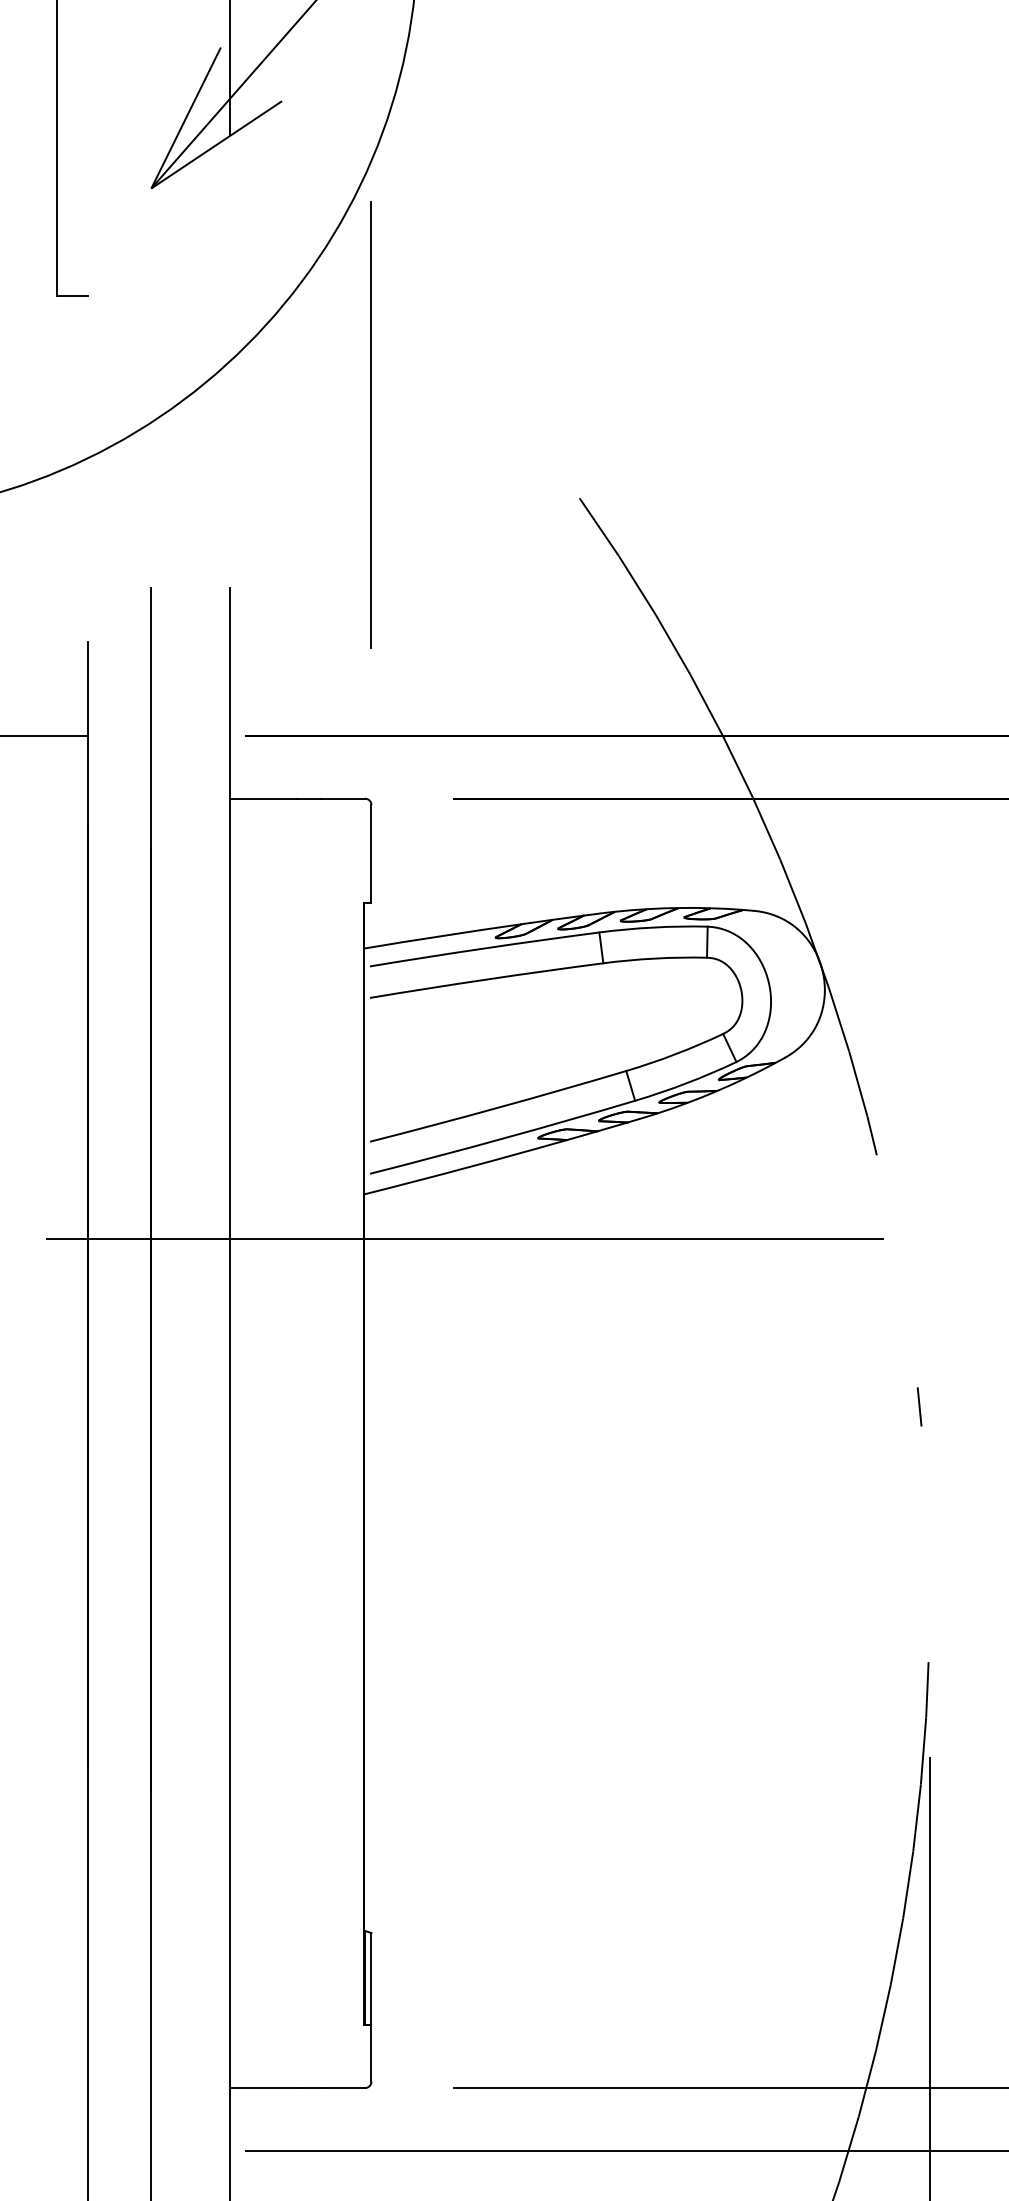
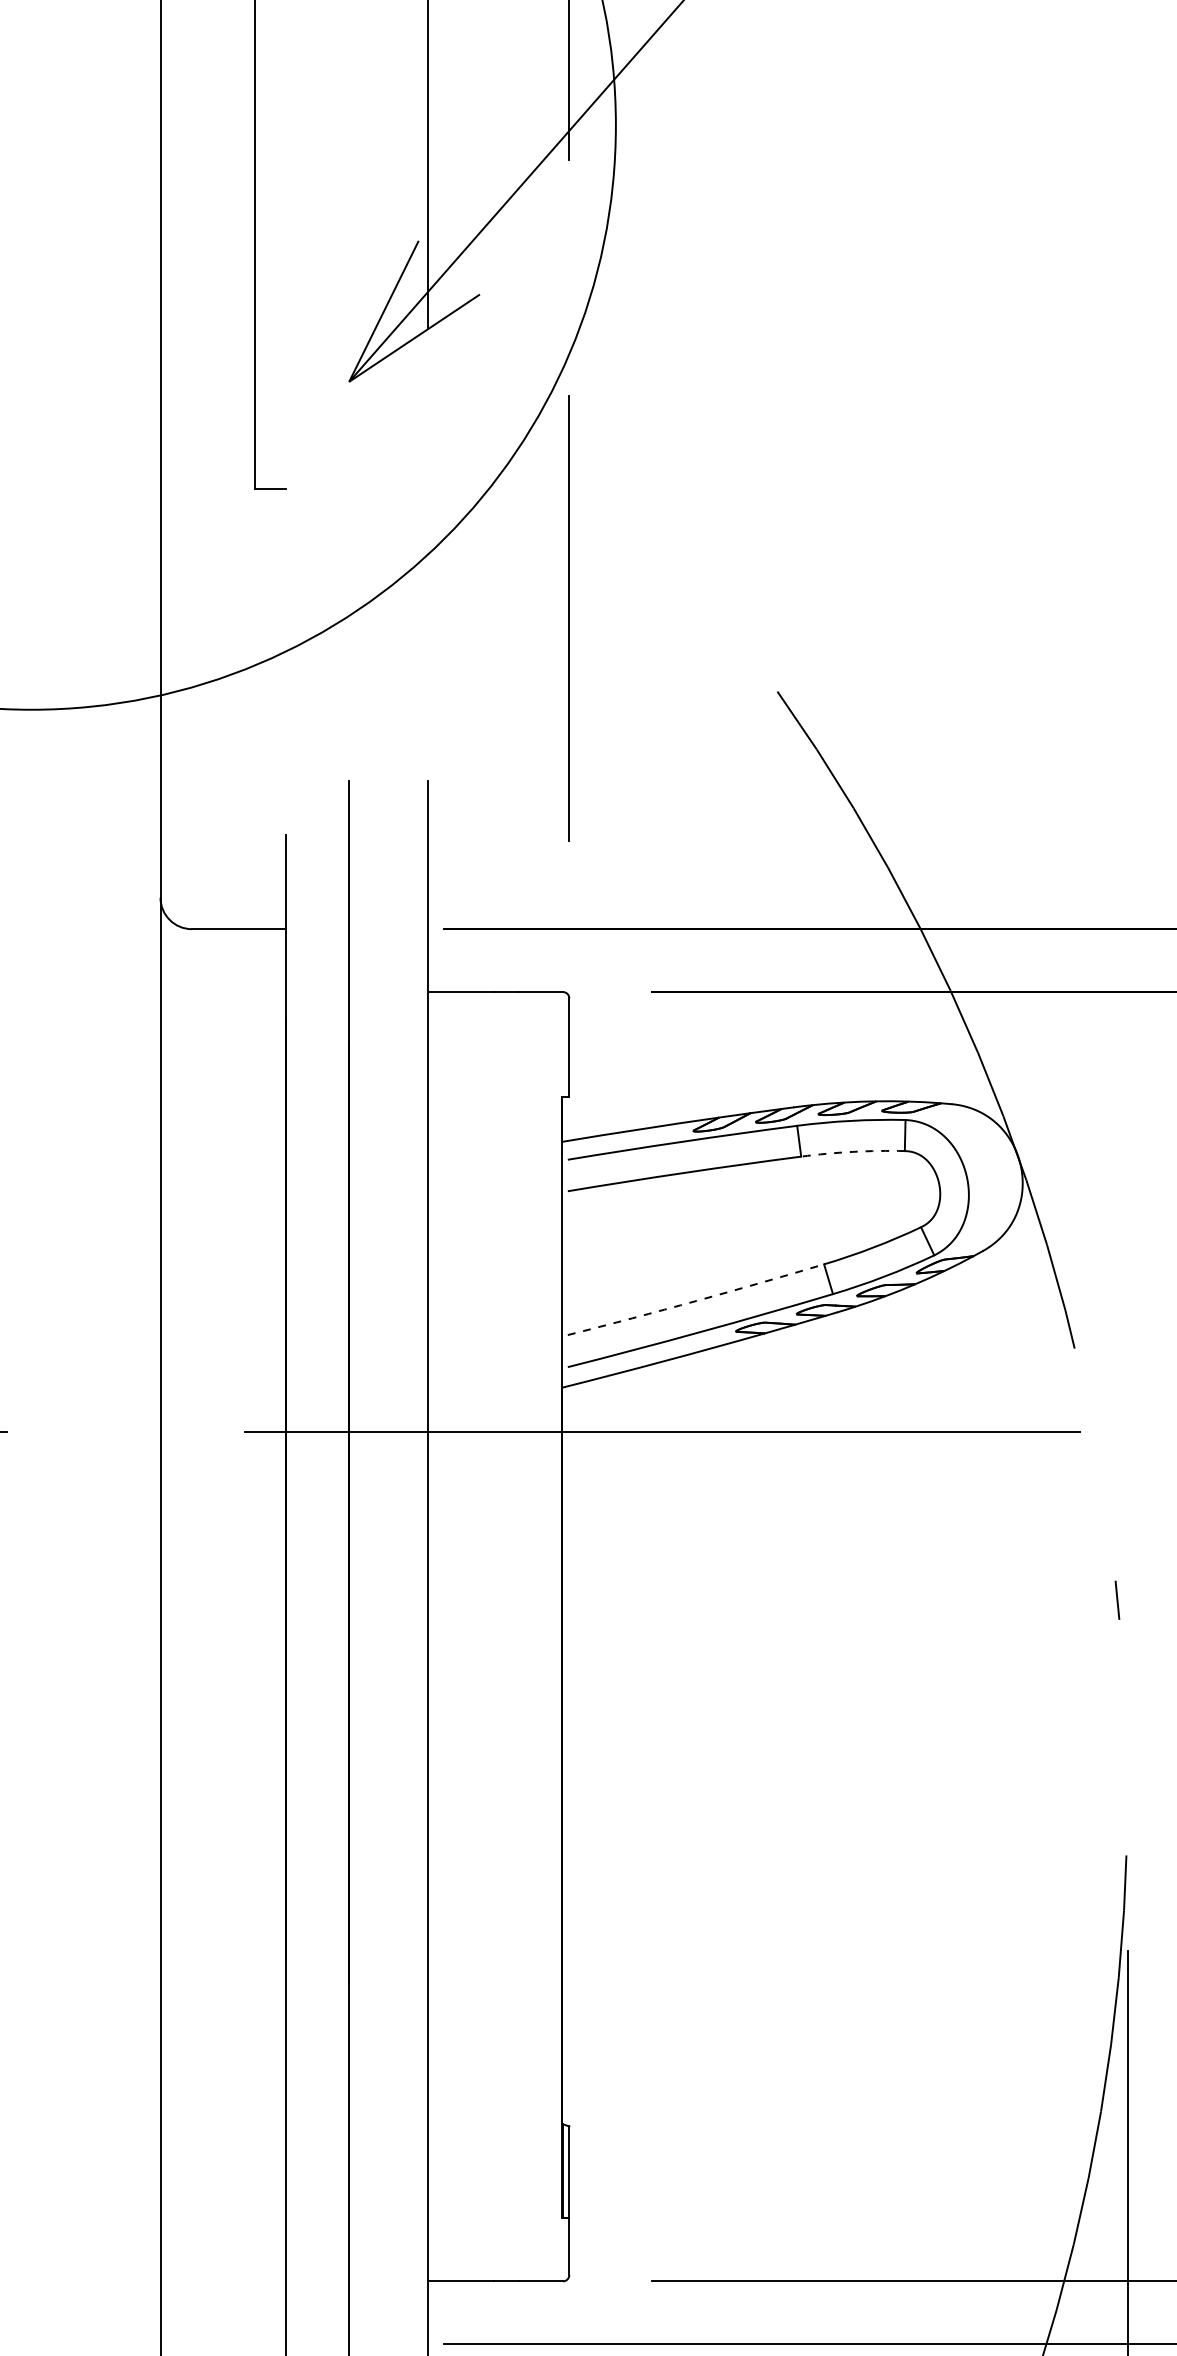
arc: (654, 958) -> (852, 1151), solid -> dashed
arc: (498, 1108) -> (696, 1301), solid -> dashed

